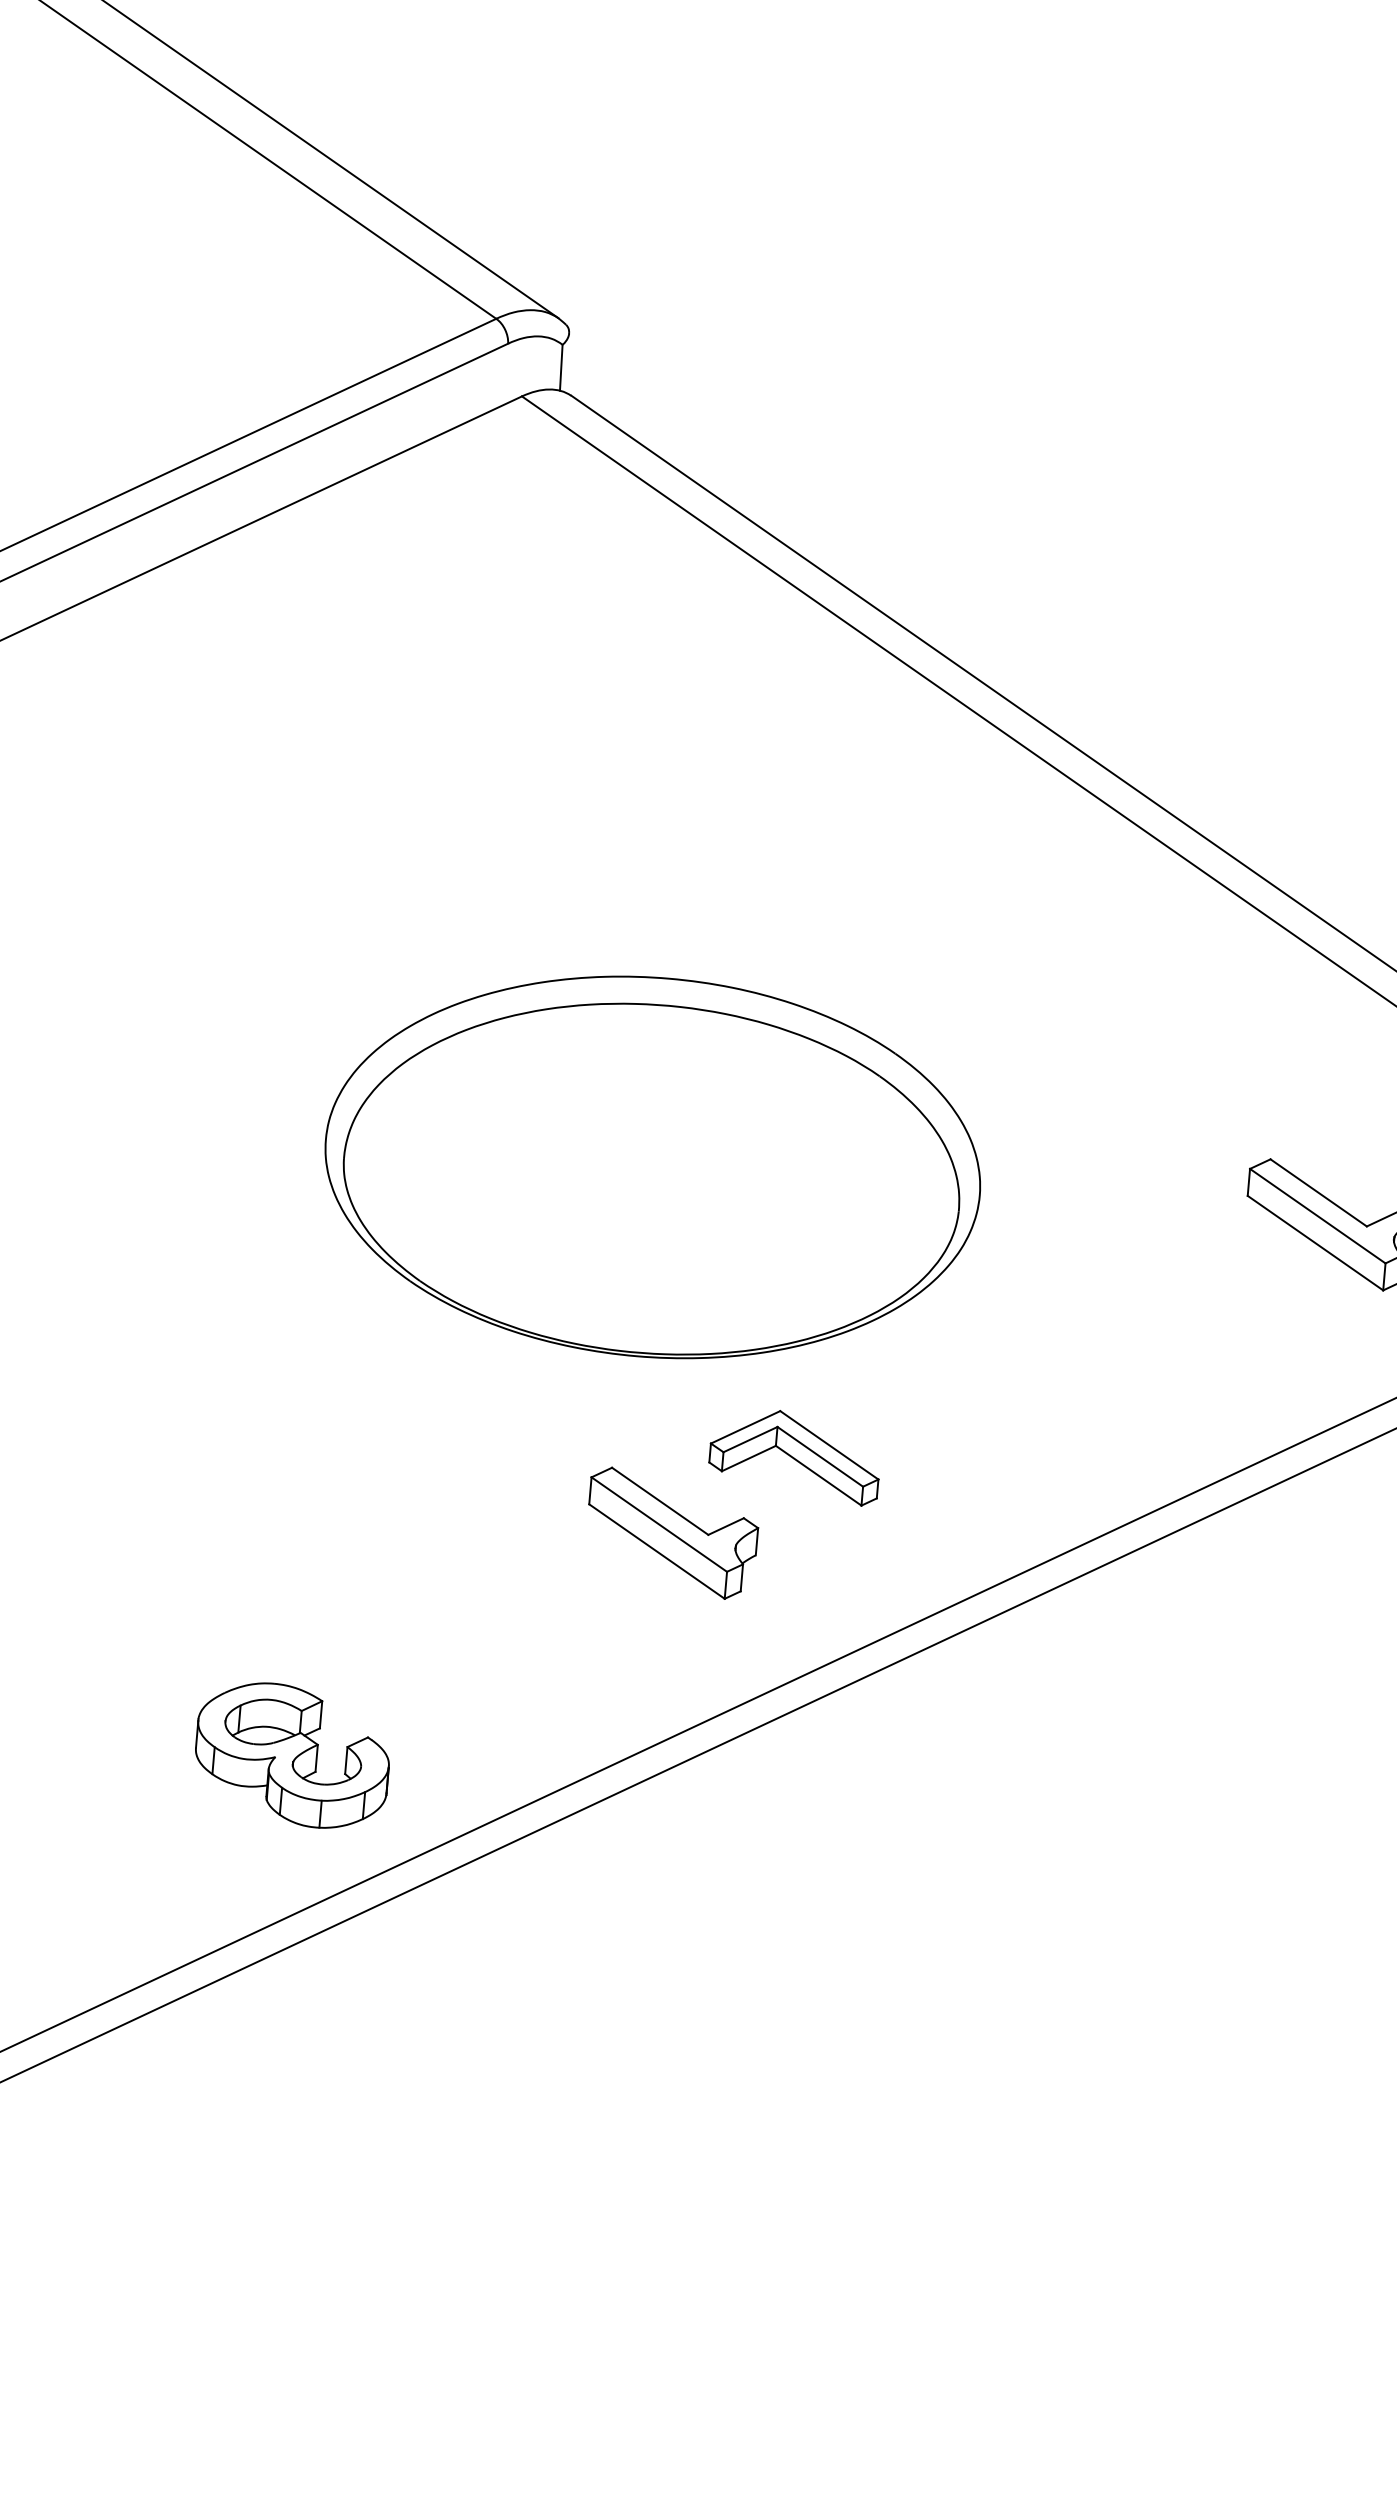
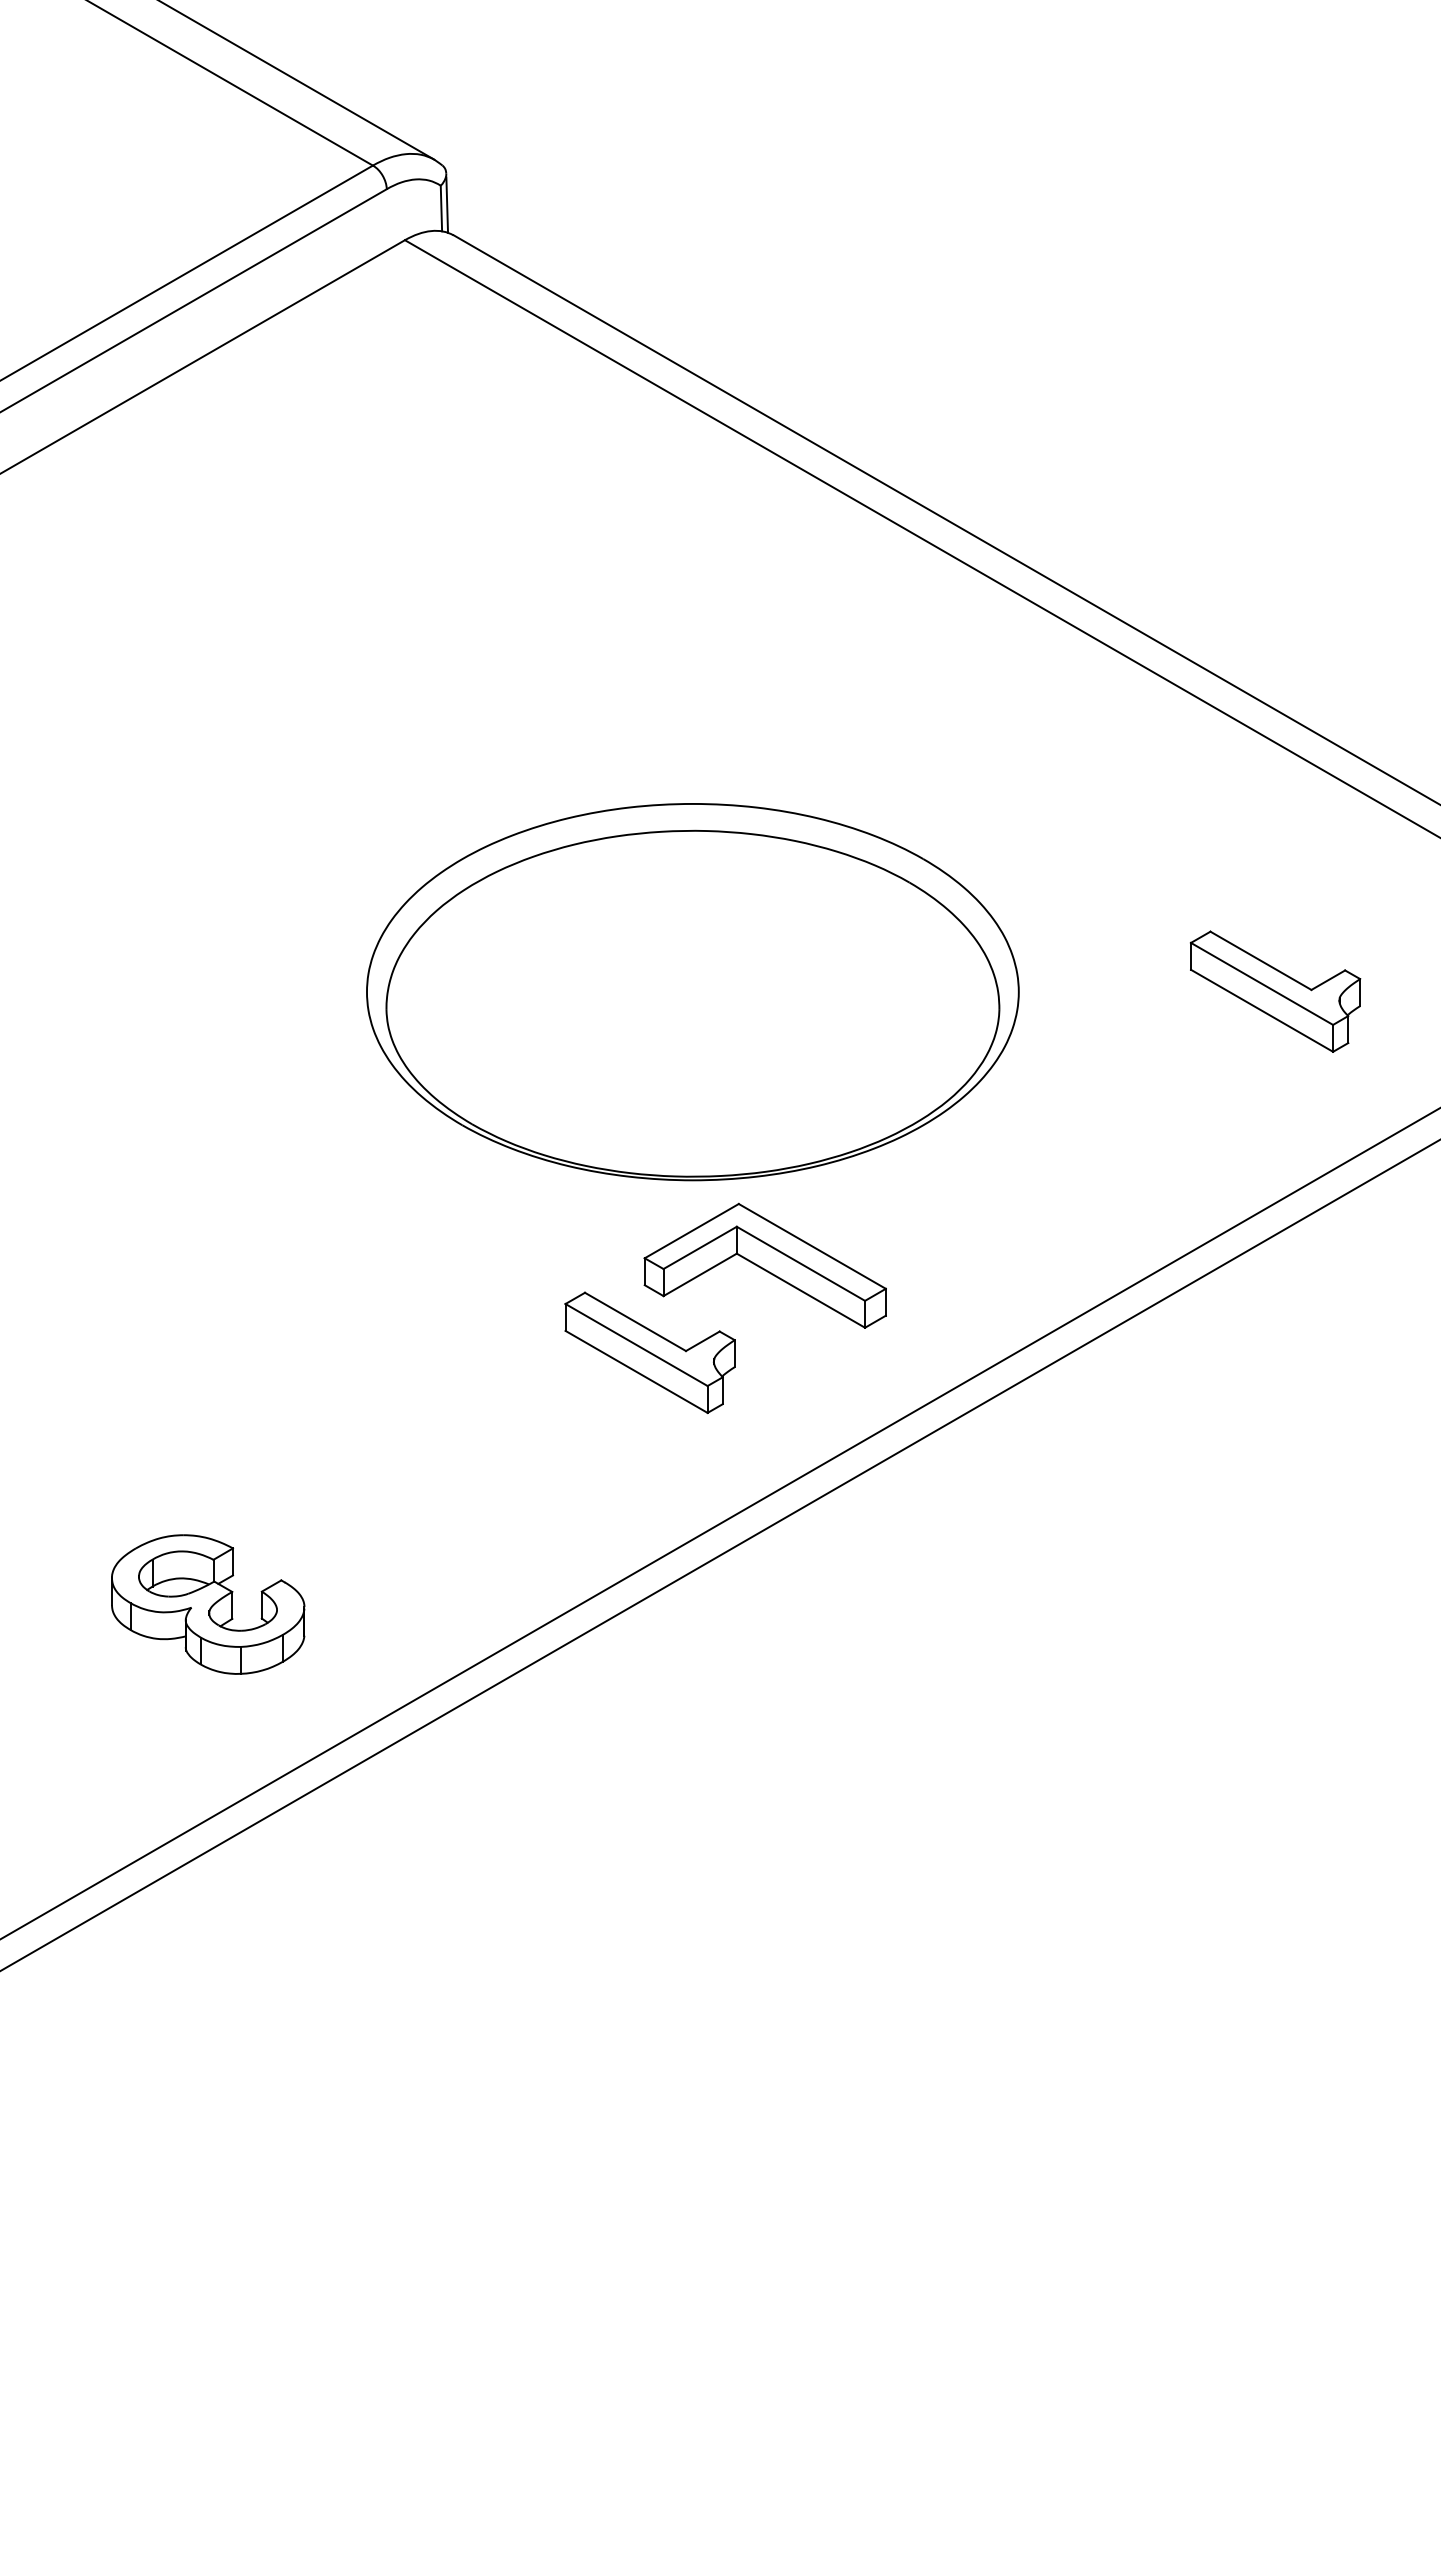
line: (567, 364) -> (447, 204), added
part: (652, 1167) -> (692, 992), moved
part: (794, 1455) -> (764, 1265), size x1.43
part: (292, 1755) -> (208, 1604), moved

